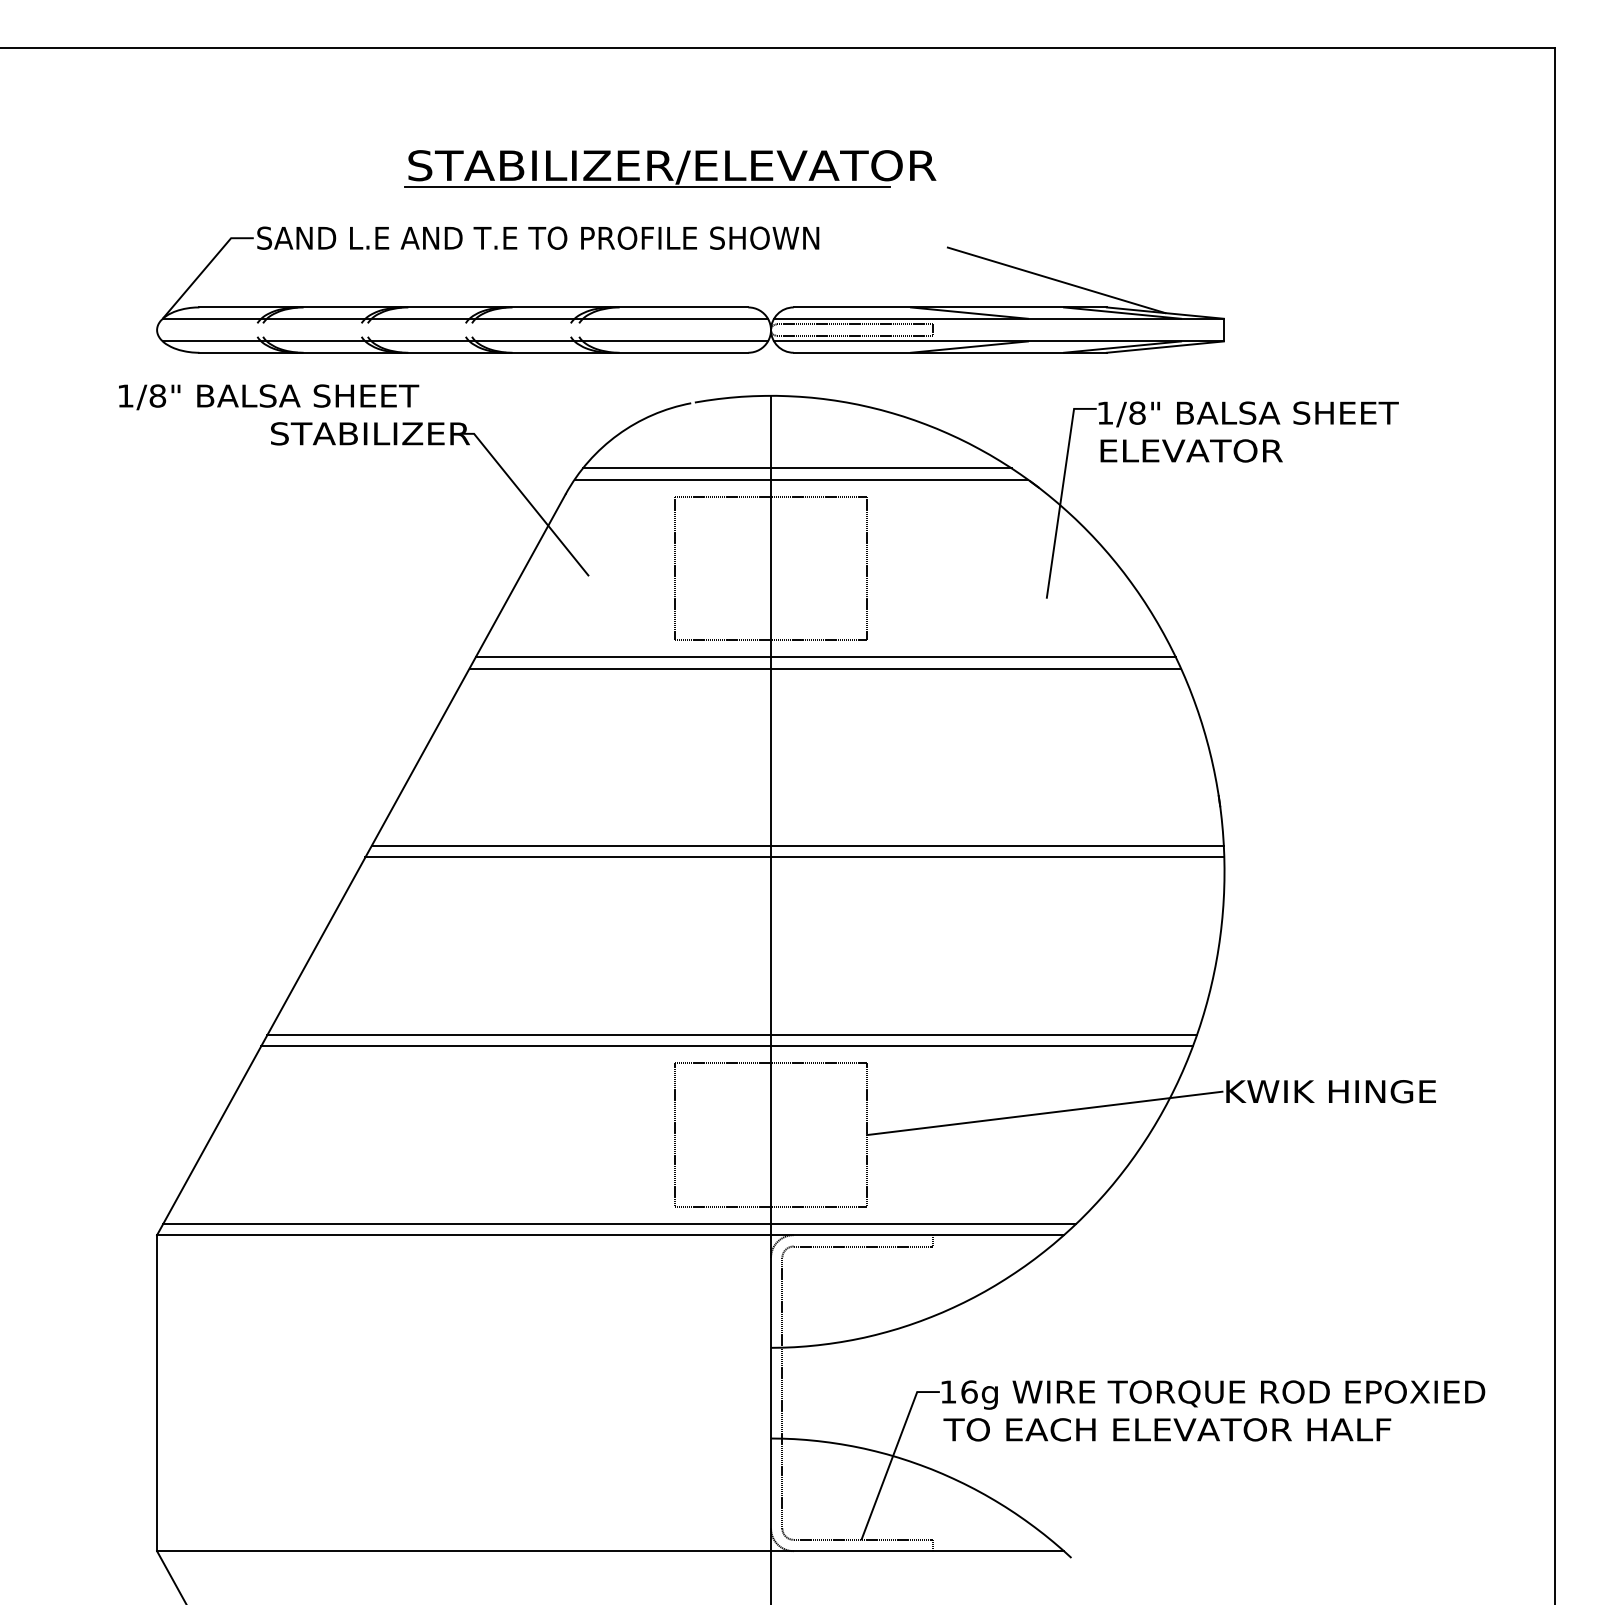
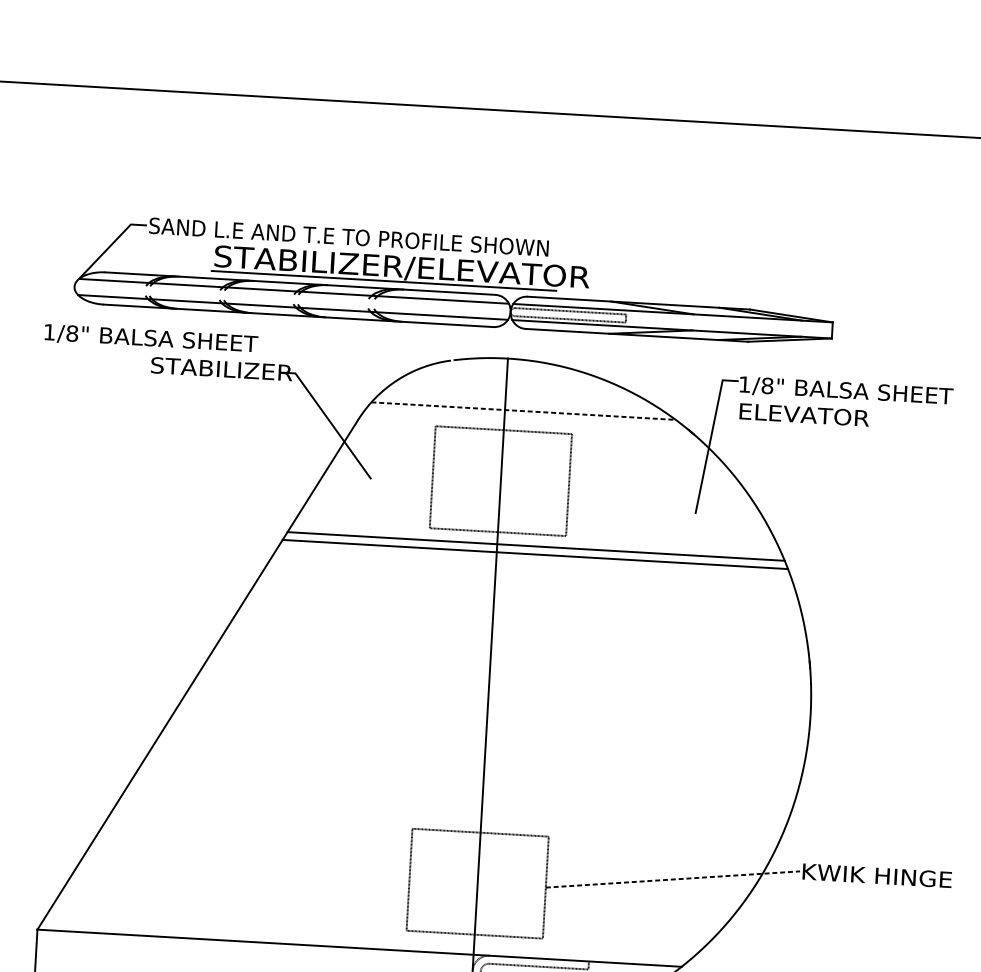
part: (670, 168) -> (400, 268), moved
line: (1056, 280) -> (715, 288), removed
line: (797, 468) -> (523, 411), solid -> dashed
line: (800, 479) -> (525, 419), removed
line: (797, 846) -> (508, 679), removed
line: (794, 857) -> (505, 687), removed
line: (732, 1034) -> (454, 810), removed
line: (726, 1046) -> (449, 818), removed
line: (1045, 1113) -> (673, 879), solid -> dashed
line: (619, 1223) -> (366, 940), removed

